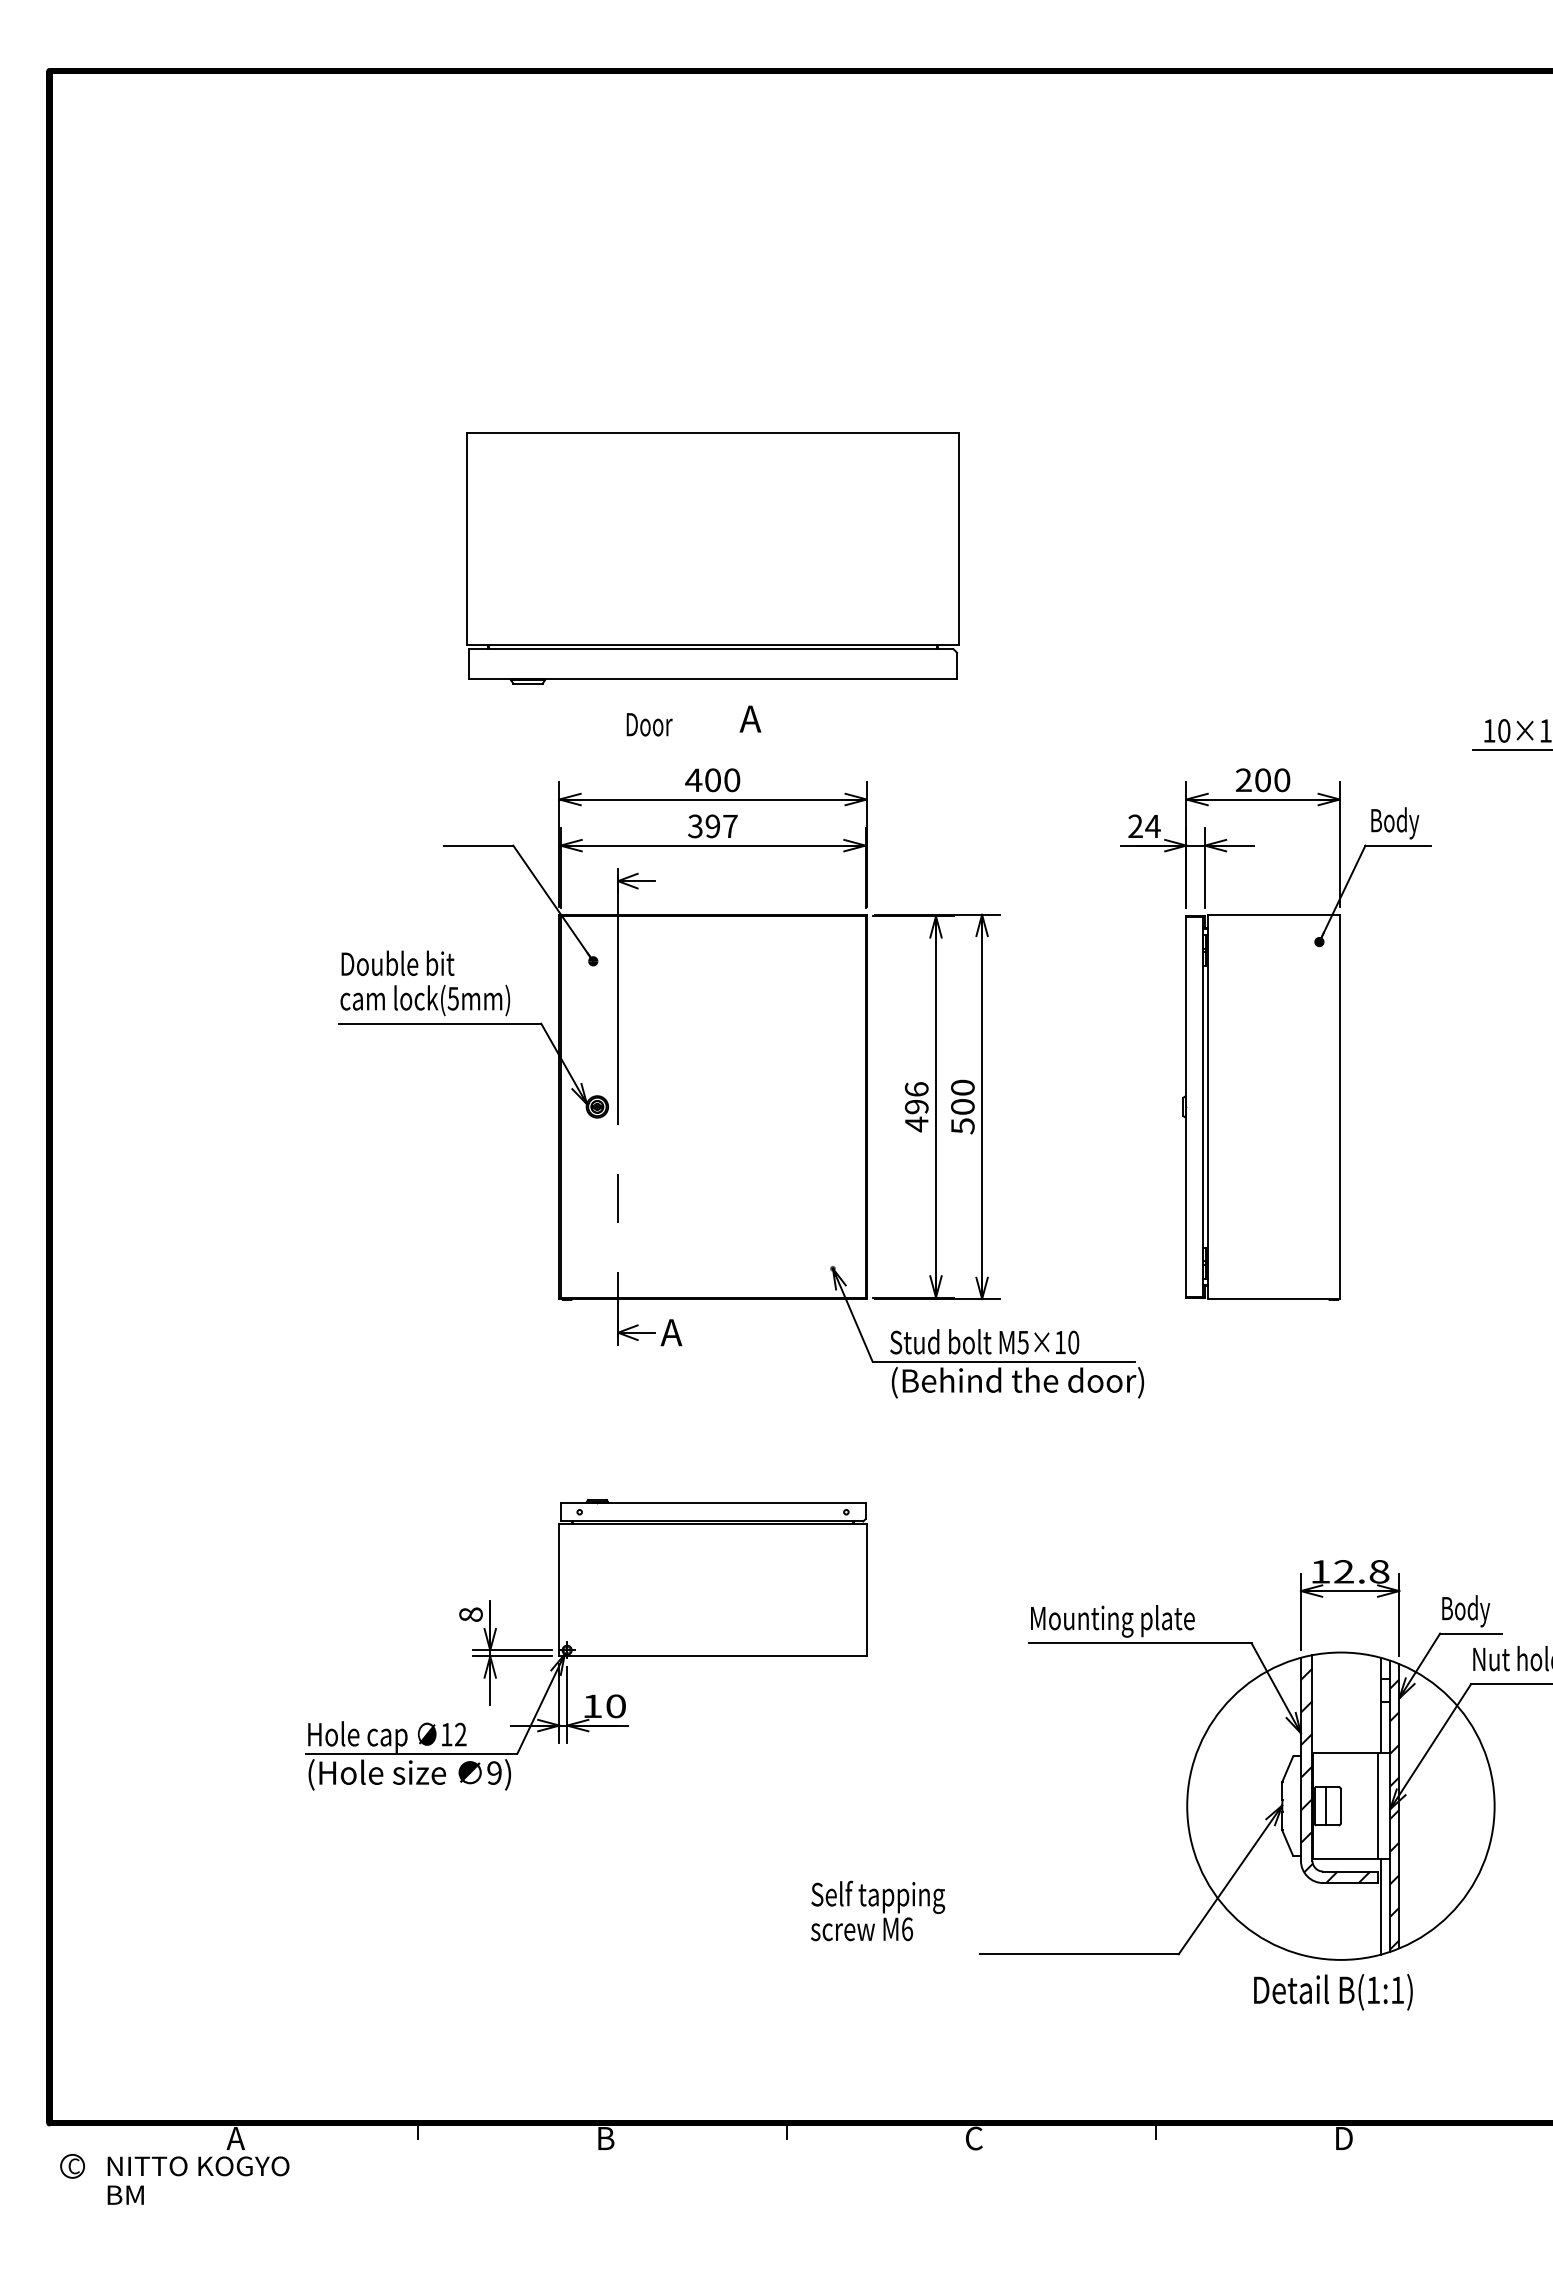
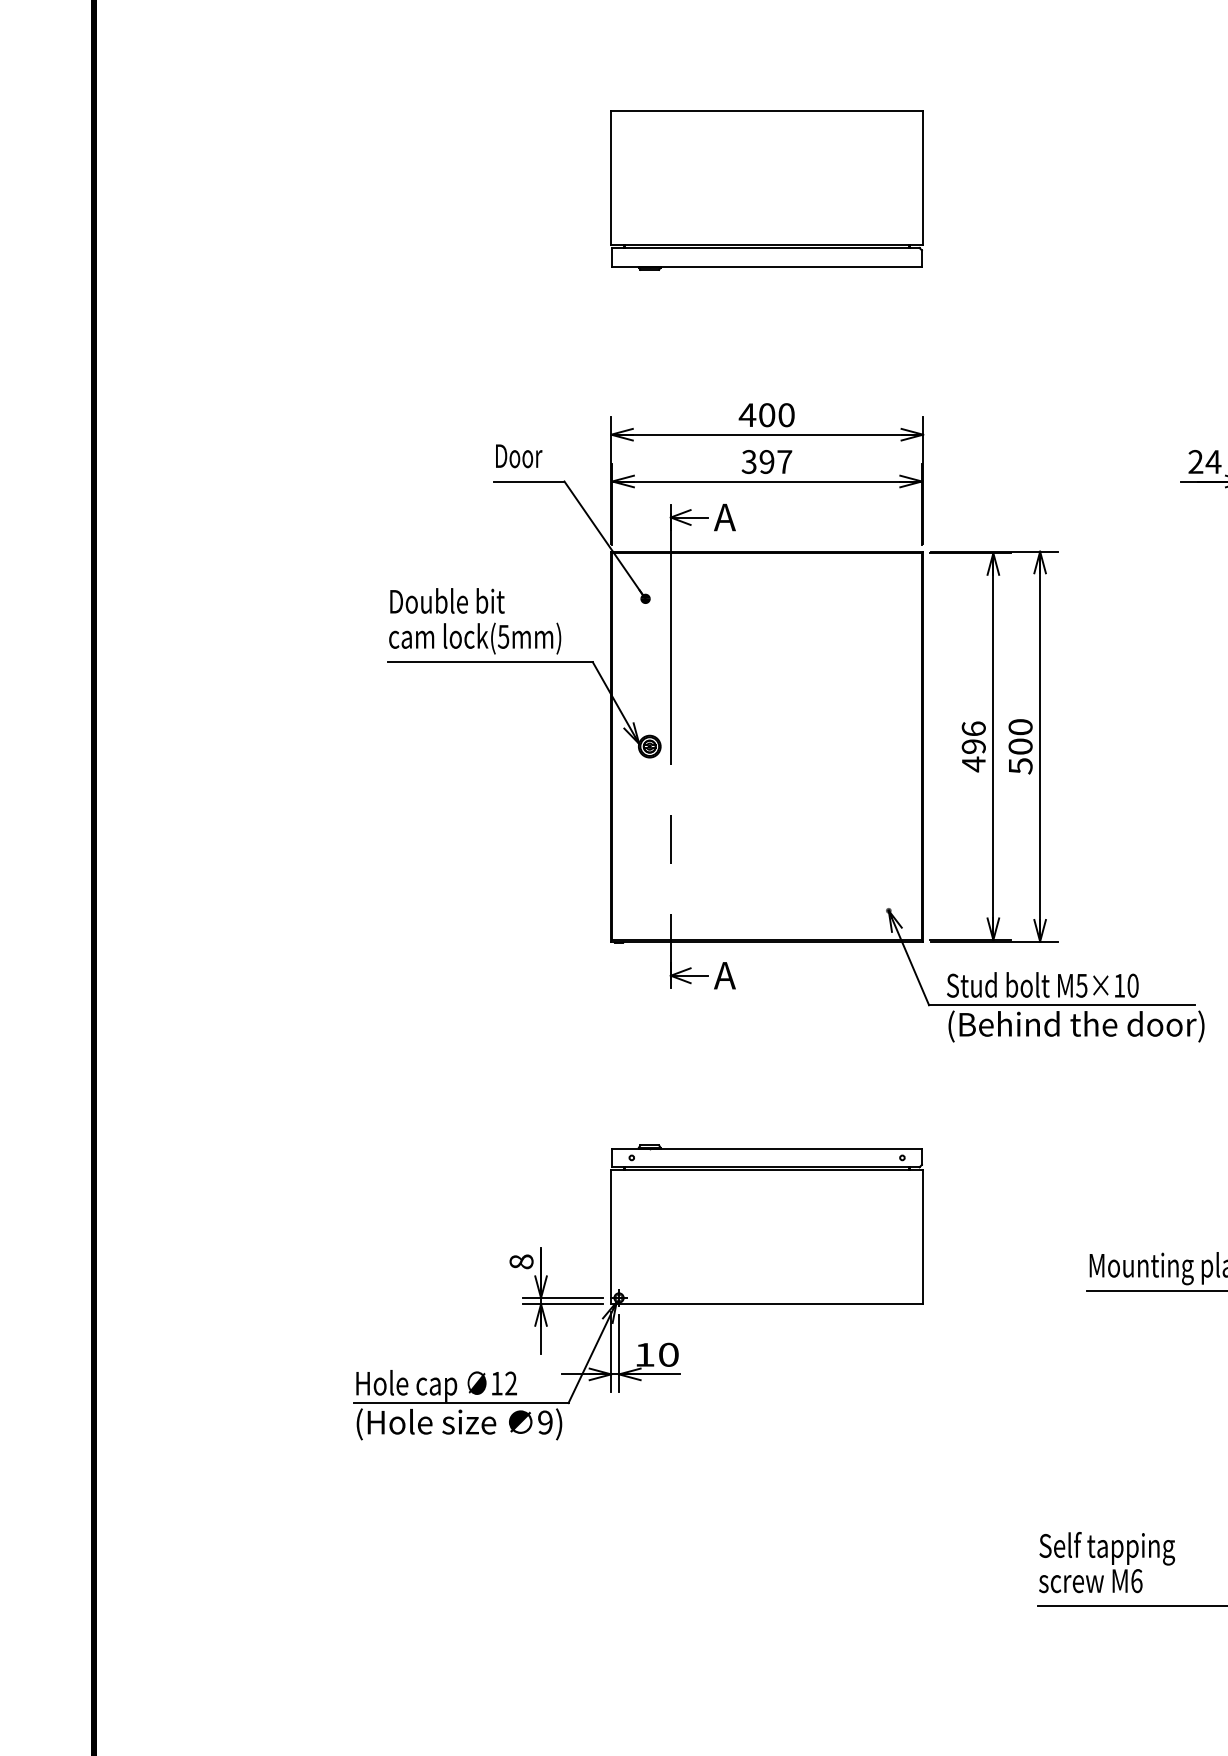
part: (712, 559) -> (766, 191), size x0.62
text: (750, 718) -> (724, 516), moved
text: (649, 724) -> (518, 455), moved
text: (877, 1910) -> (1106, 1562), moved

